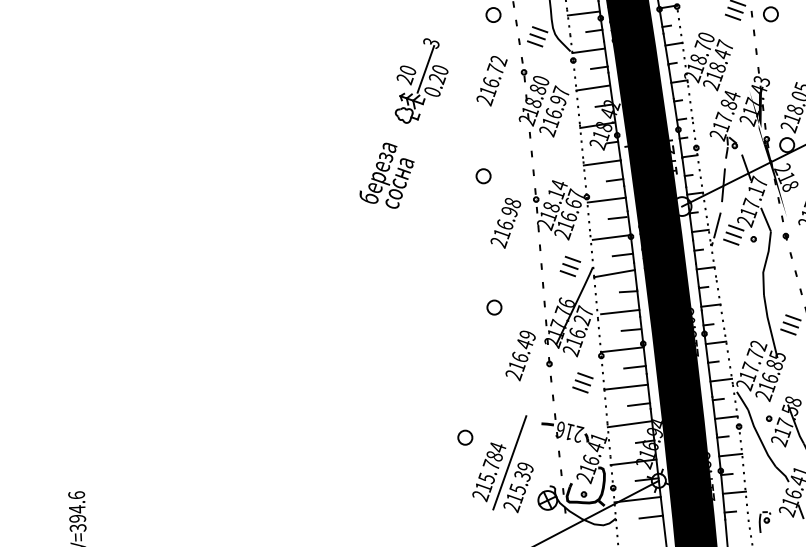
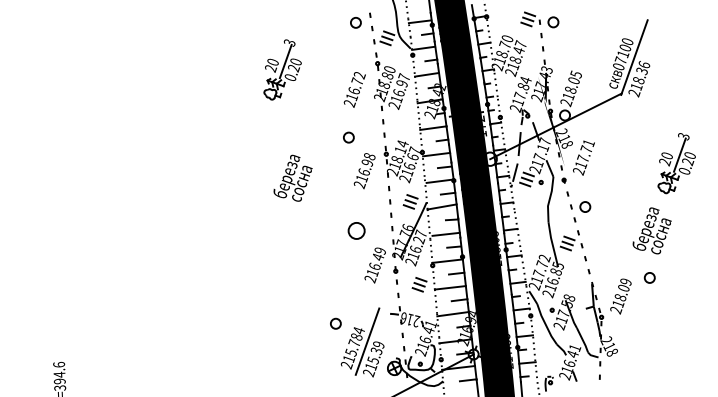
part: (421, 80) -> (282, 69), moved
text: (491, 80) -> (354, 89), moved
text: (386, 174) -> (292, 177), moved
circle: (494, 308) -> (356, 231), size x1.6

